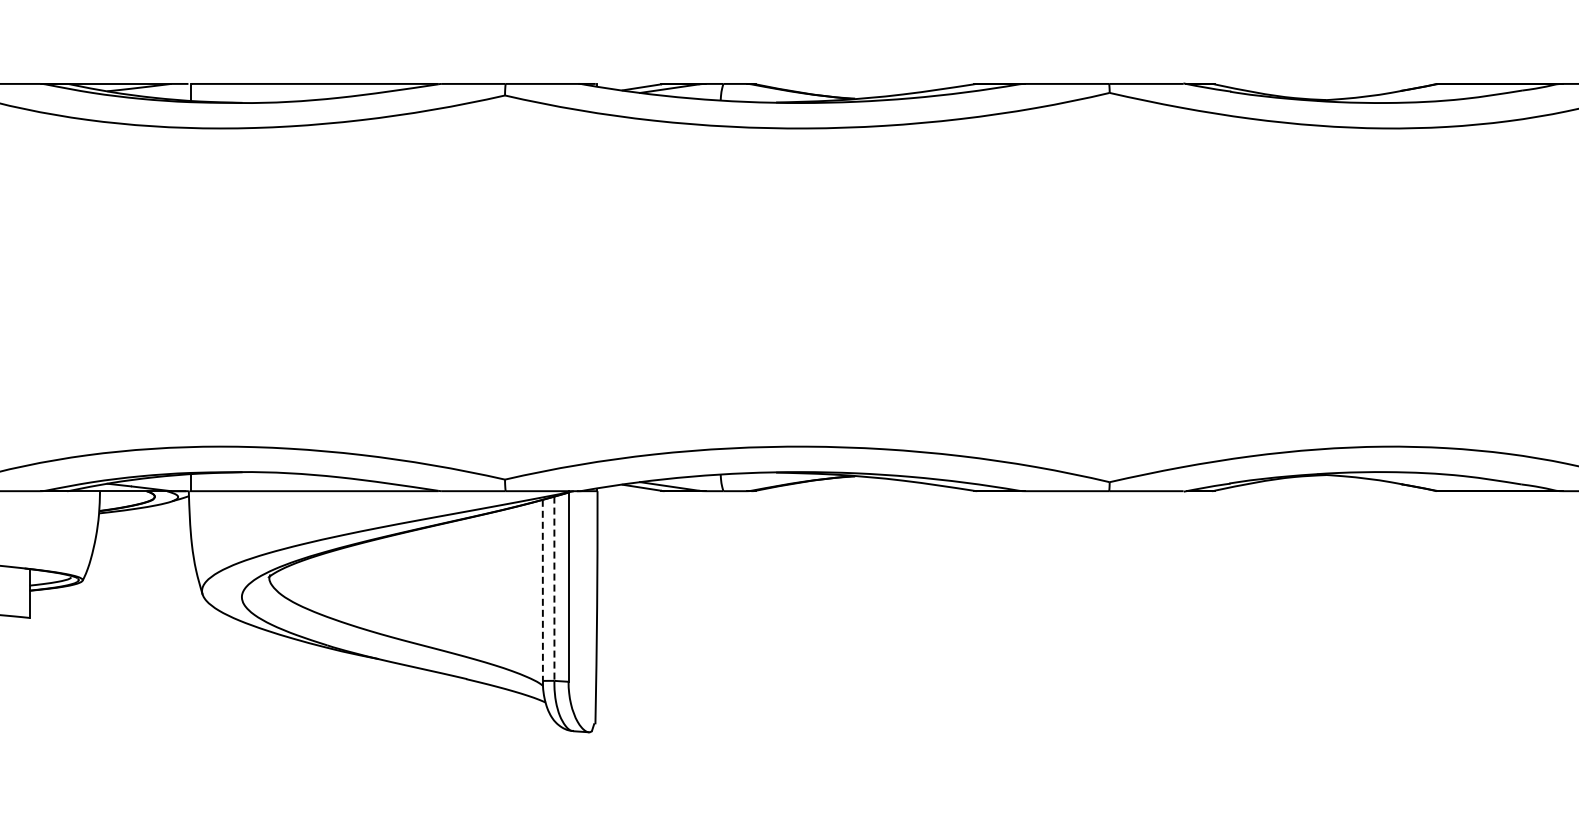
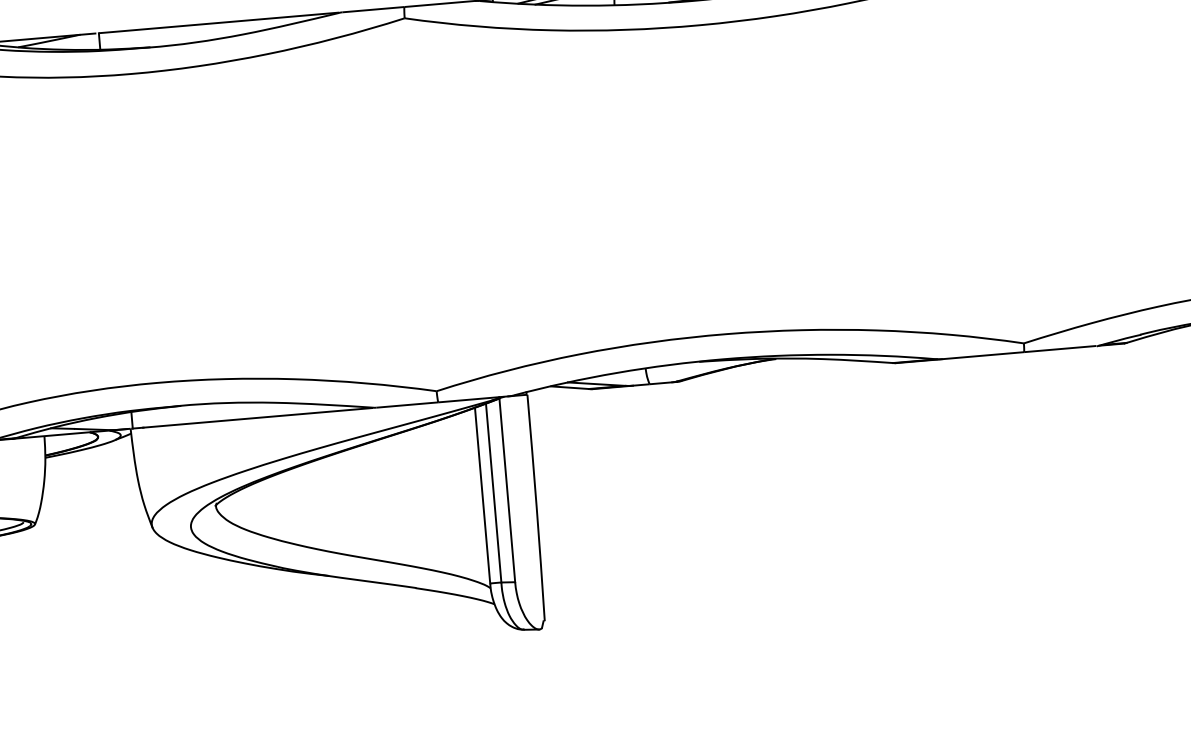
line: (554, 589) -> (493, 493), dashed -> solid
line: (542, 590) -> (482, 495), dashed -> solid

